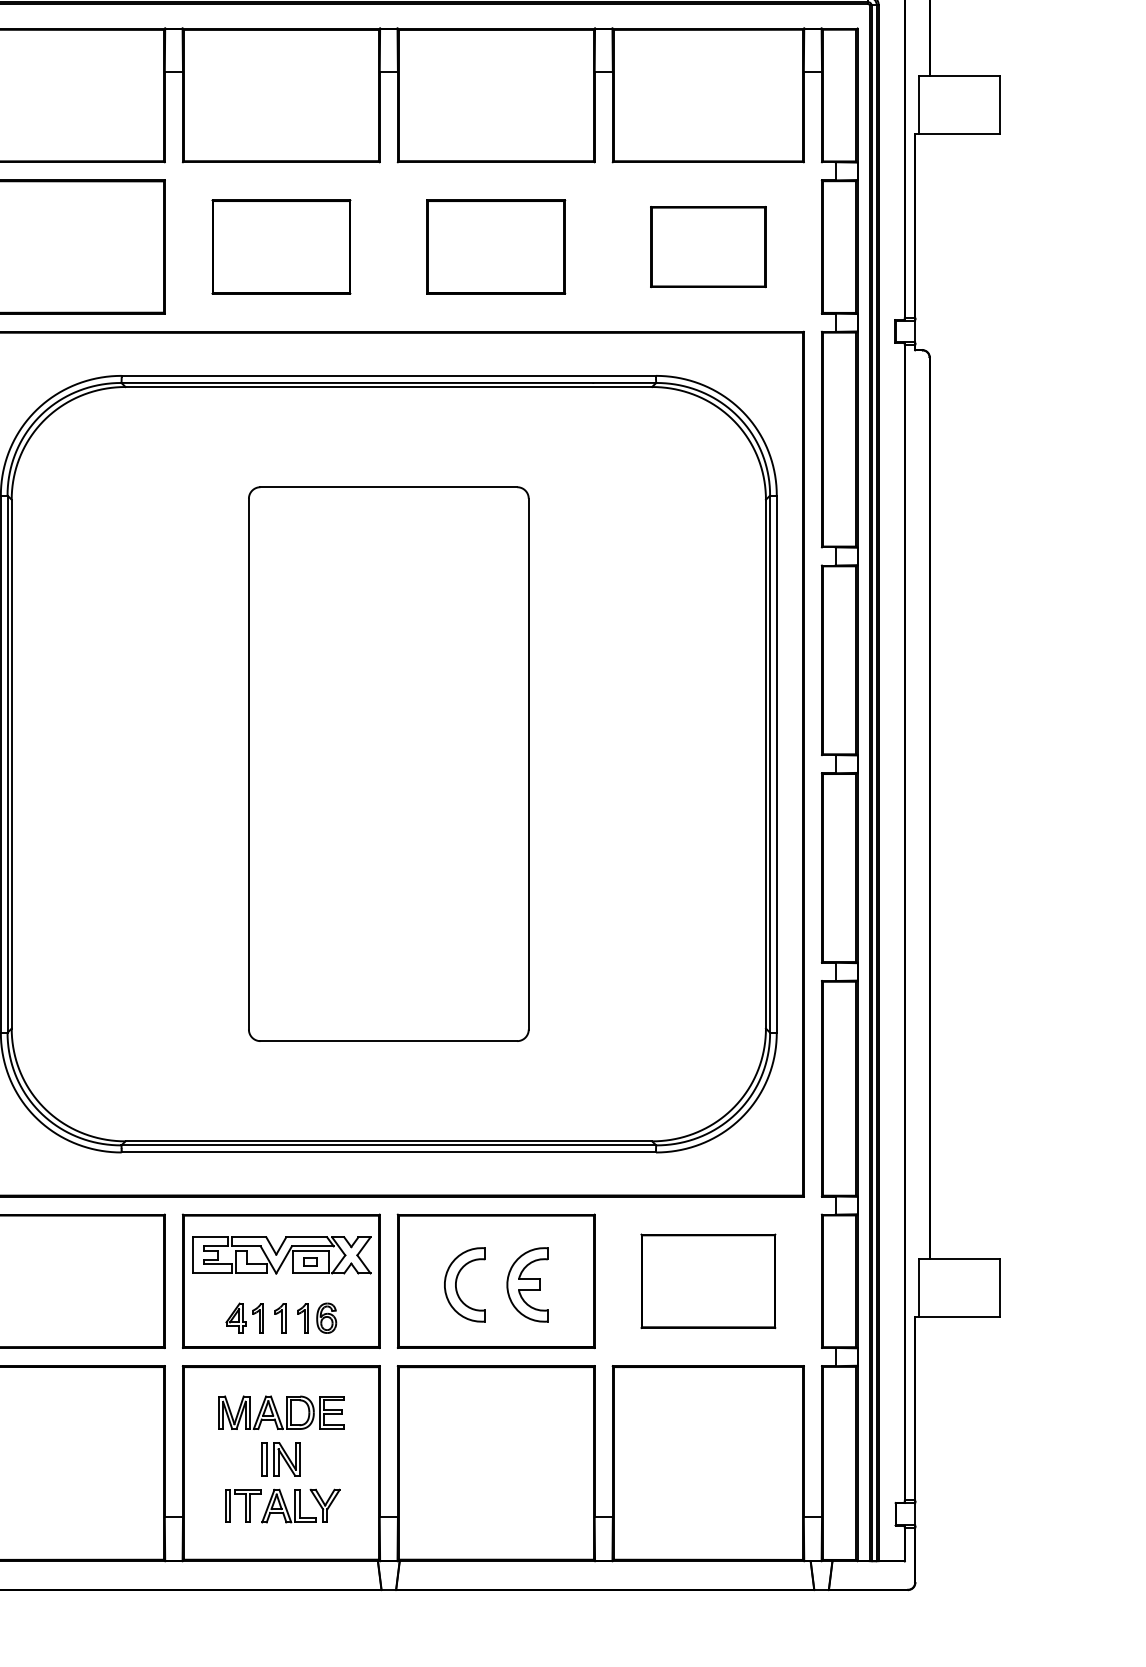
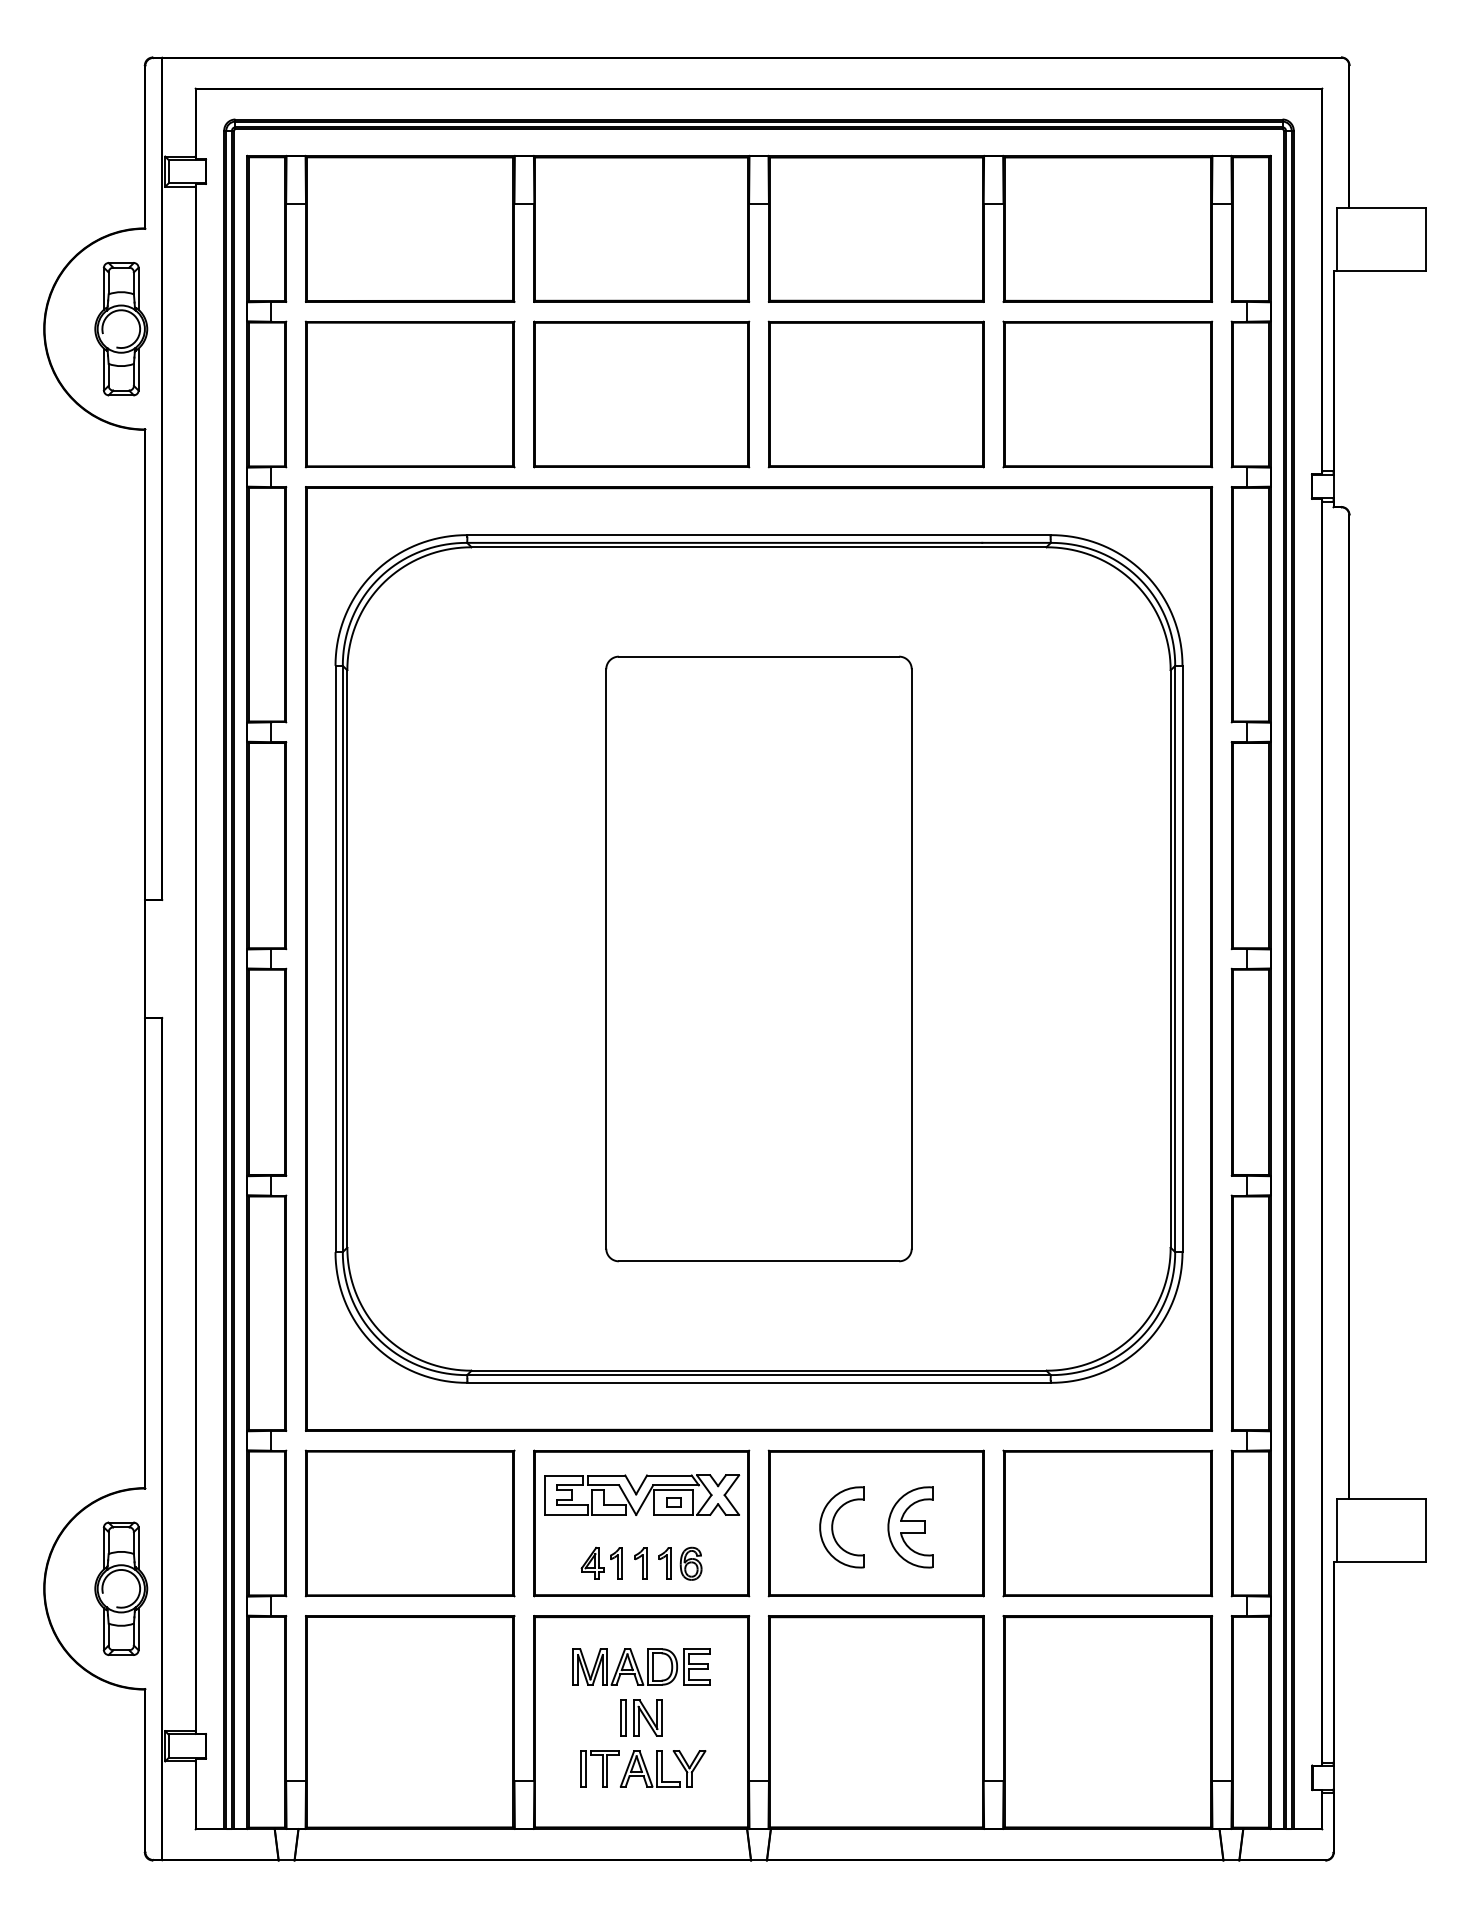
part: (281, 247) -> (641, 394), size x1.43
part: (495, 247) -> (875, 394), size x1.43
part: (708, 247) -> (1107, 394), size x1.67
part: (708, 1281) -> (1107, 1523), size x1.43

